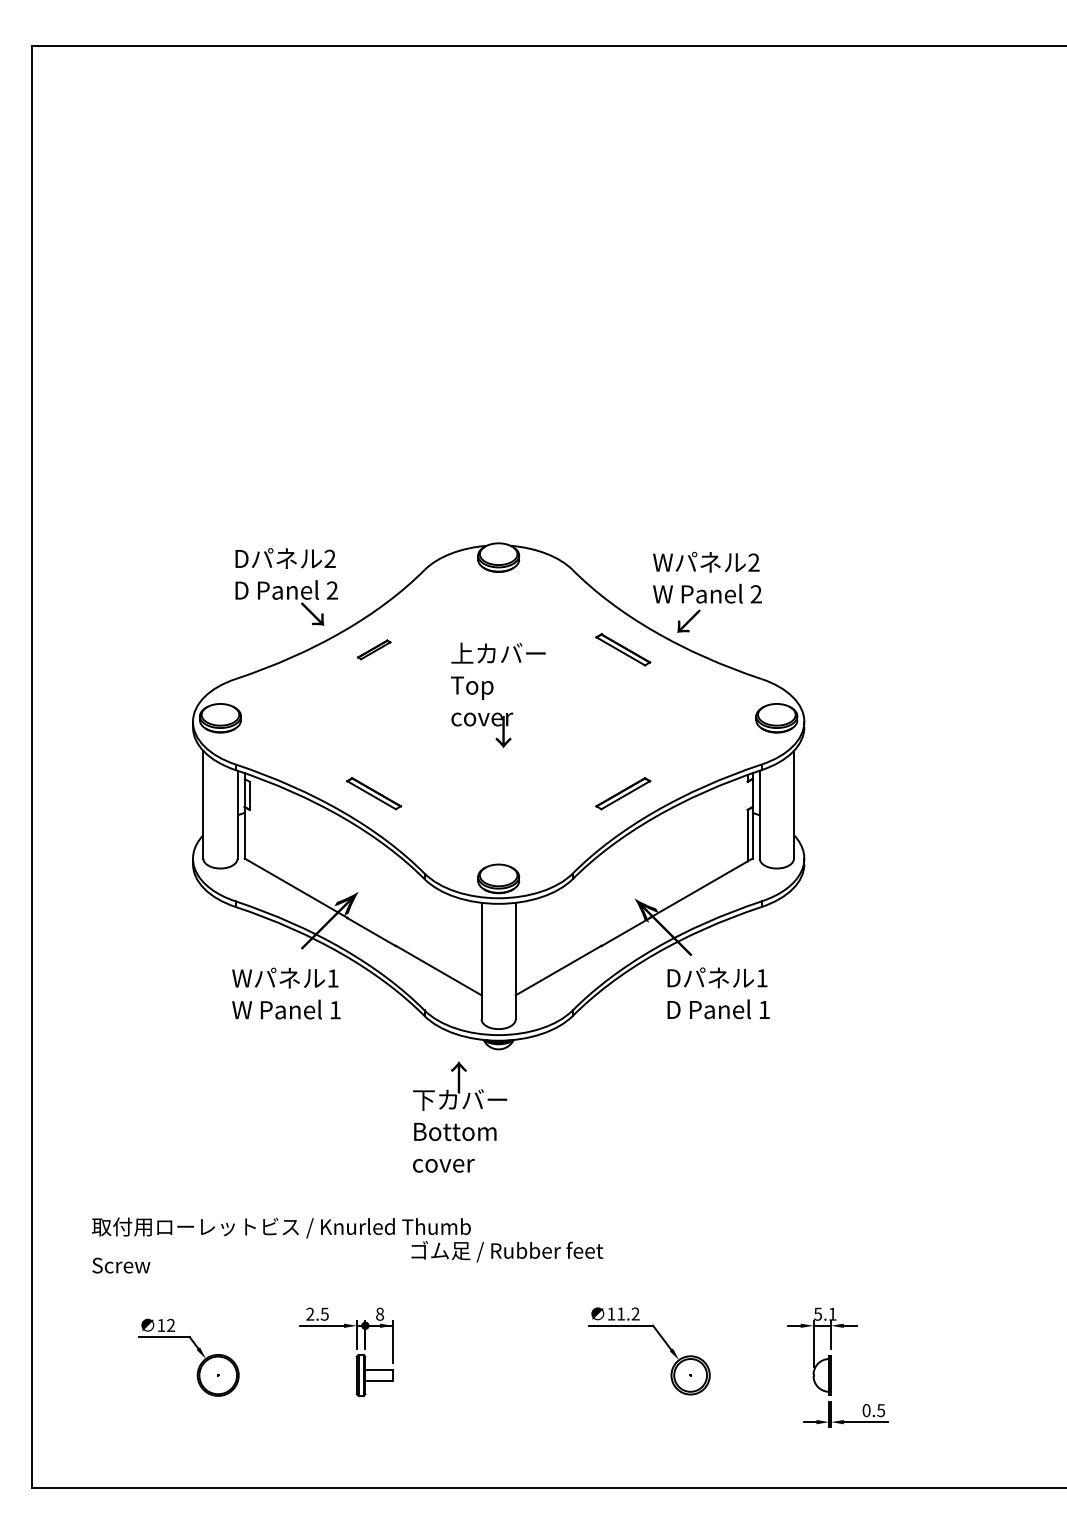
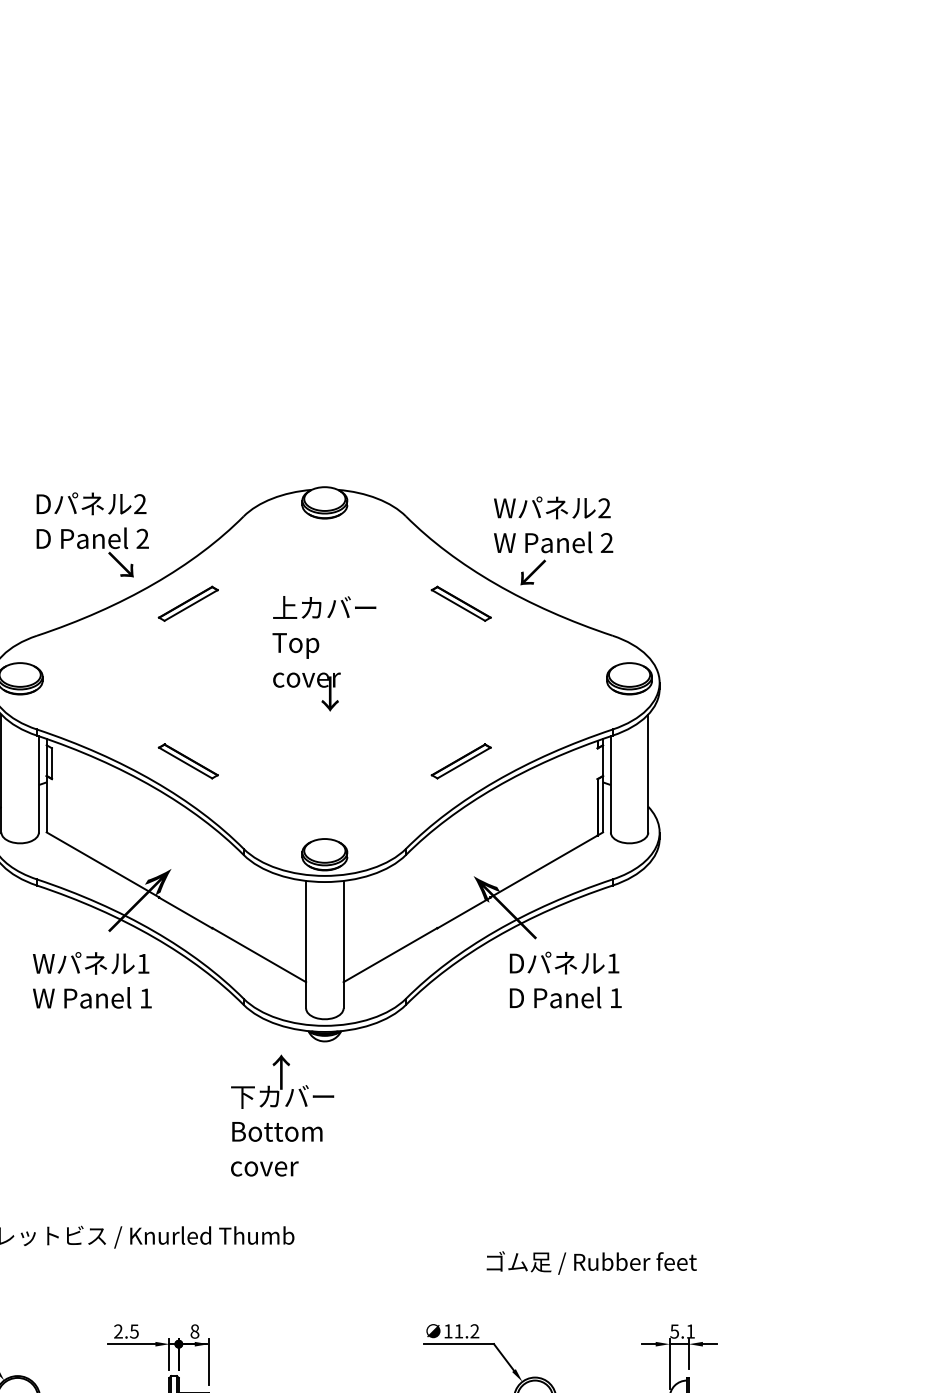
part: (374, 649) -> (188, 603), size x1.67
text: (507, 1251) -> (591, 1262), moved

